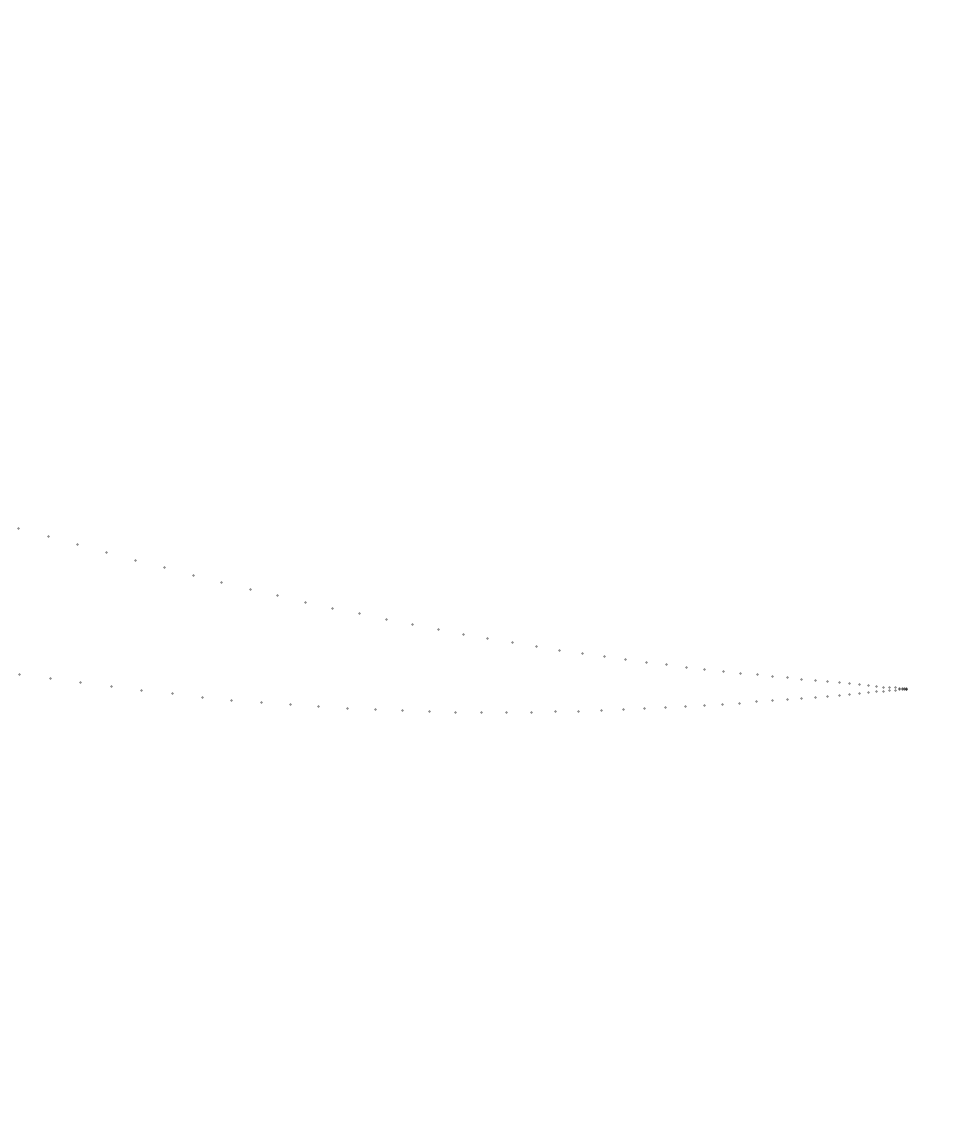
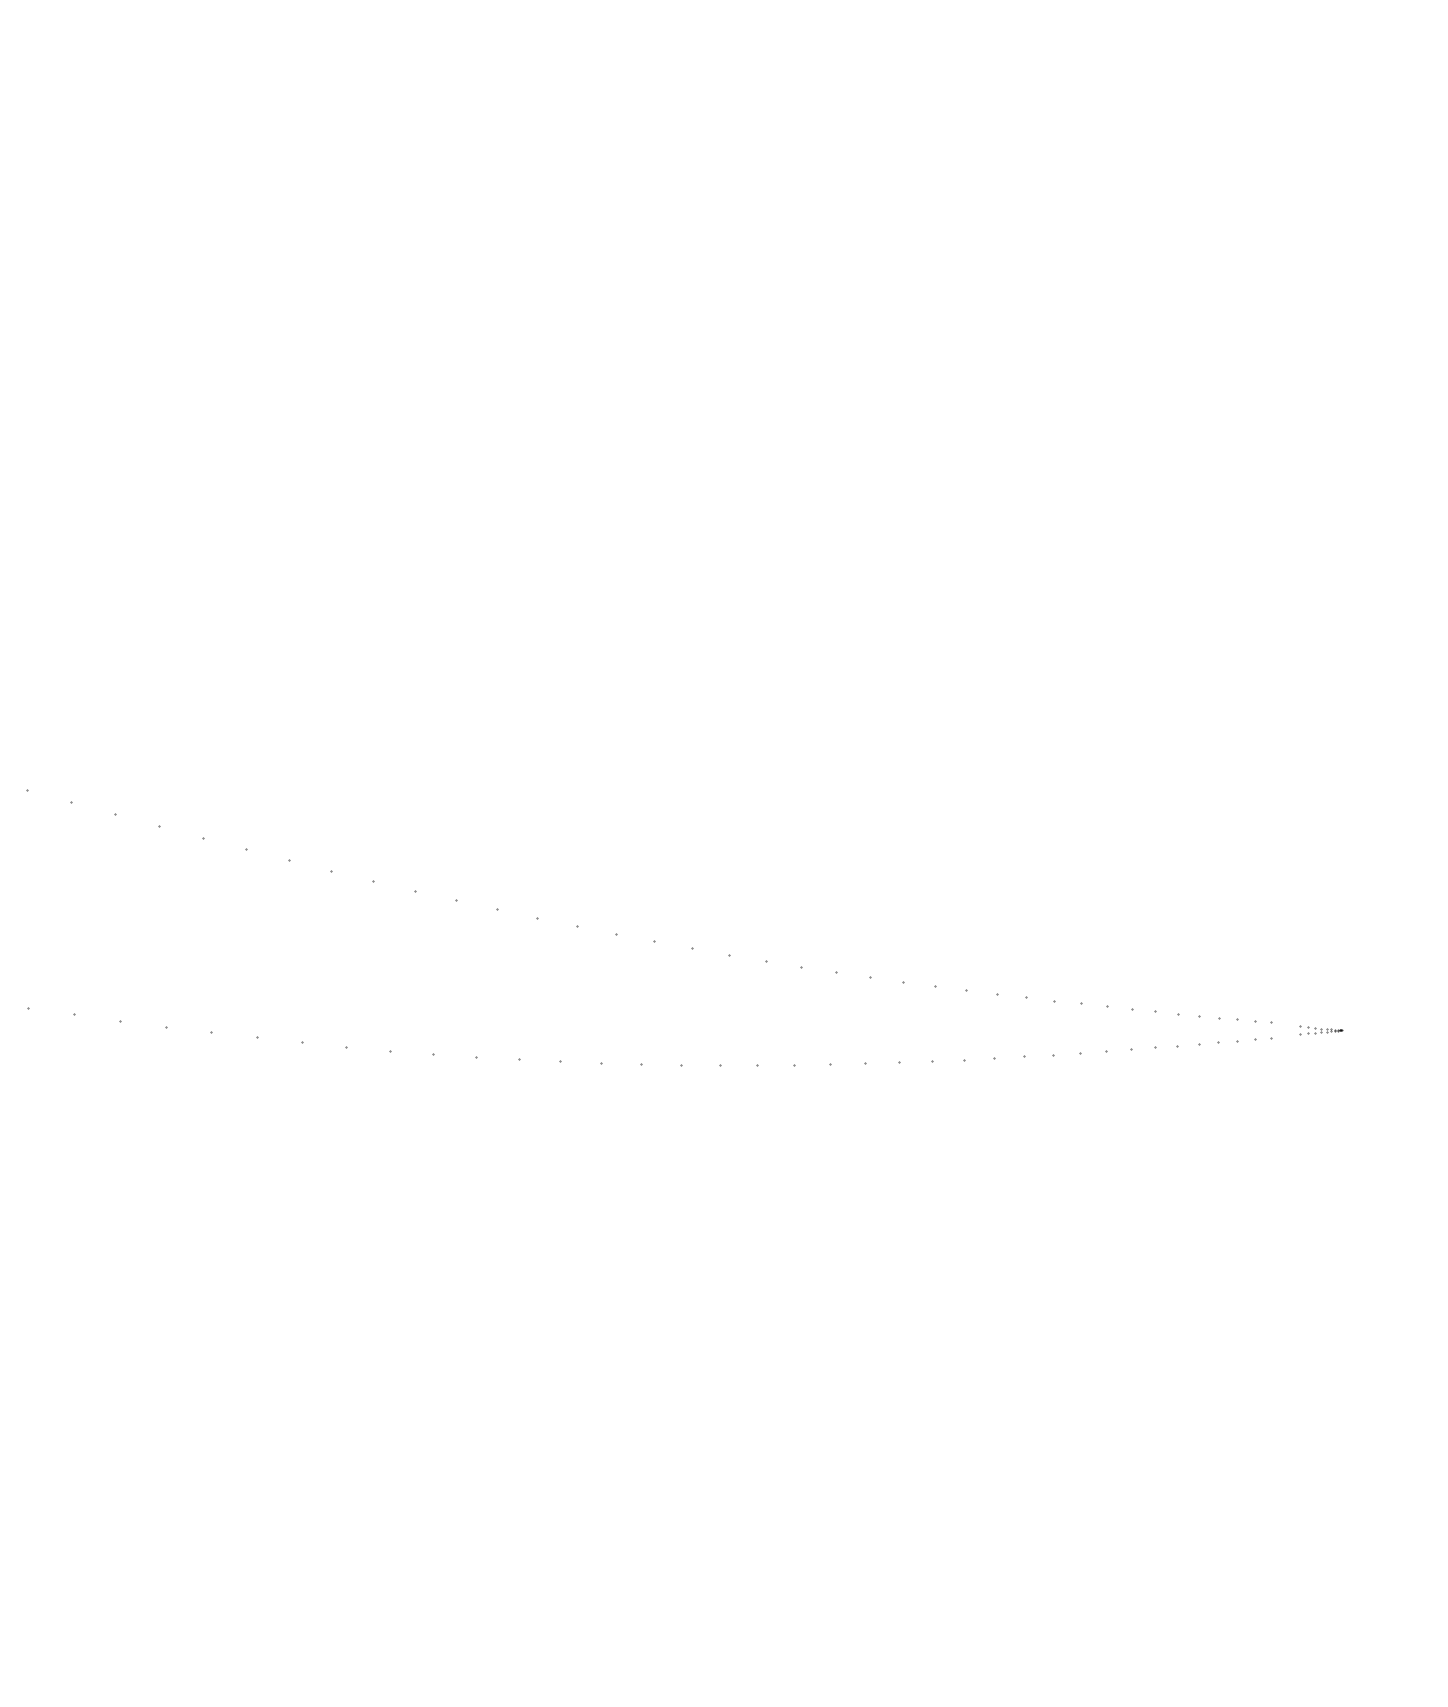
part: (882, 688) -> (1320, 1030), size x0.6

